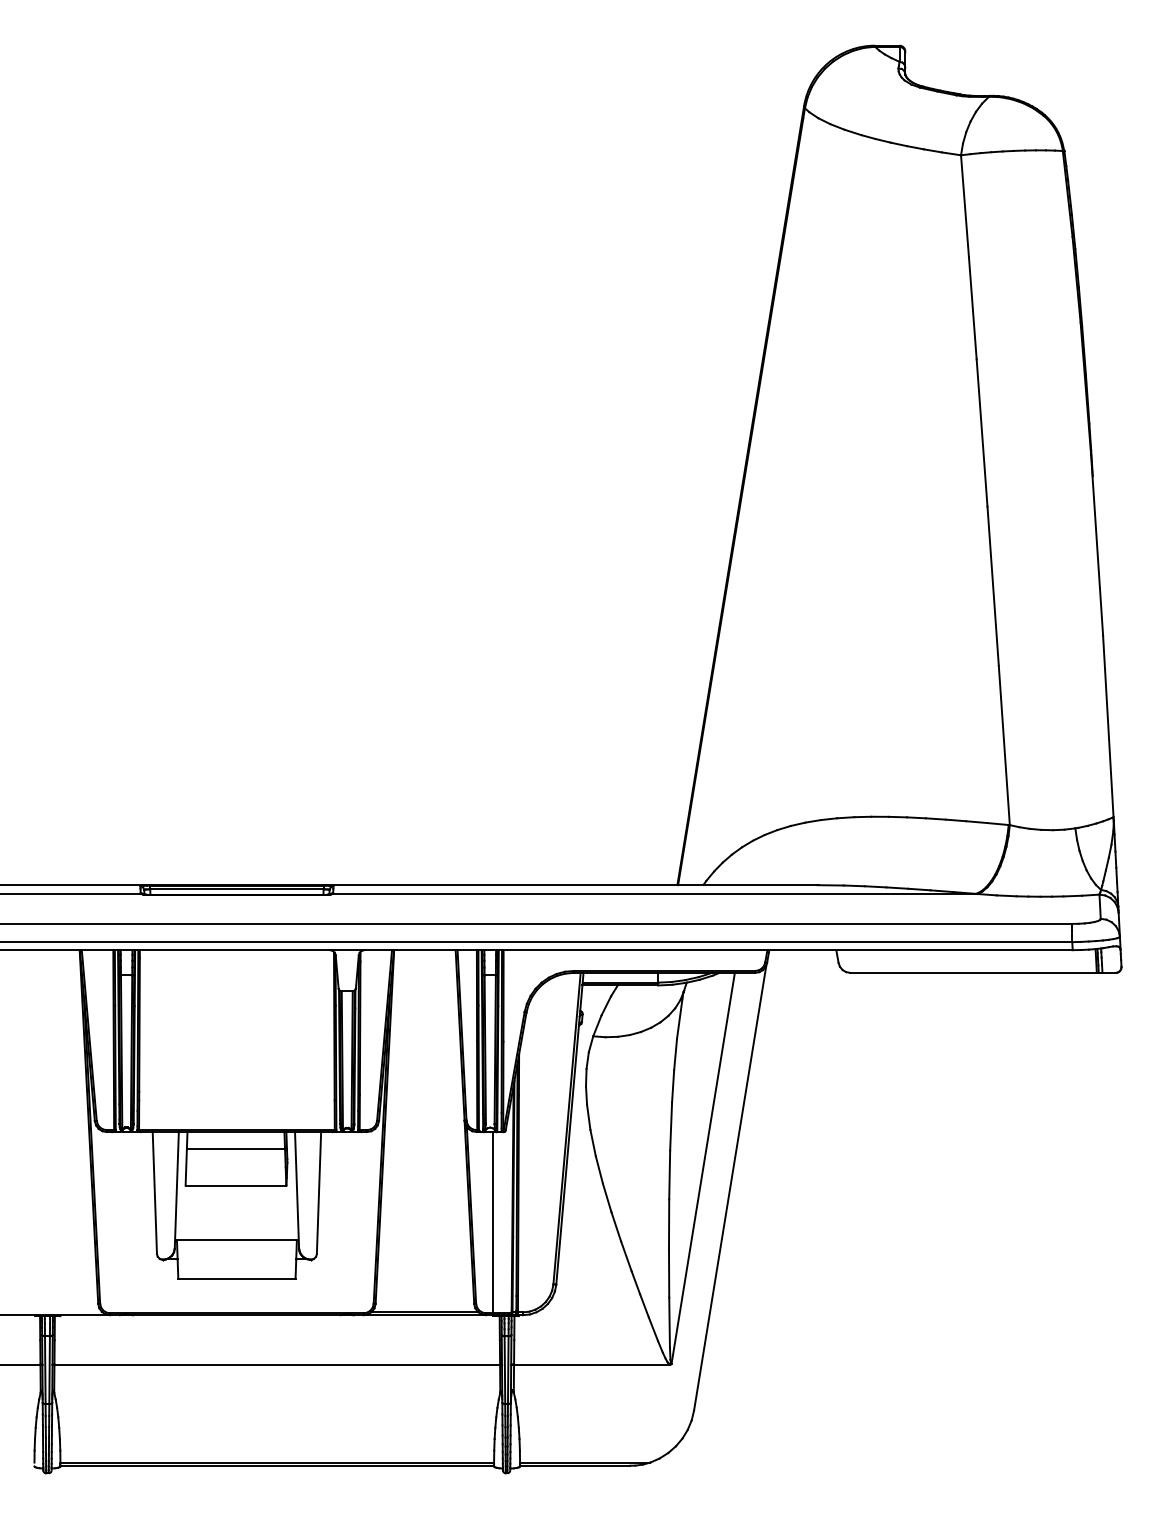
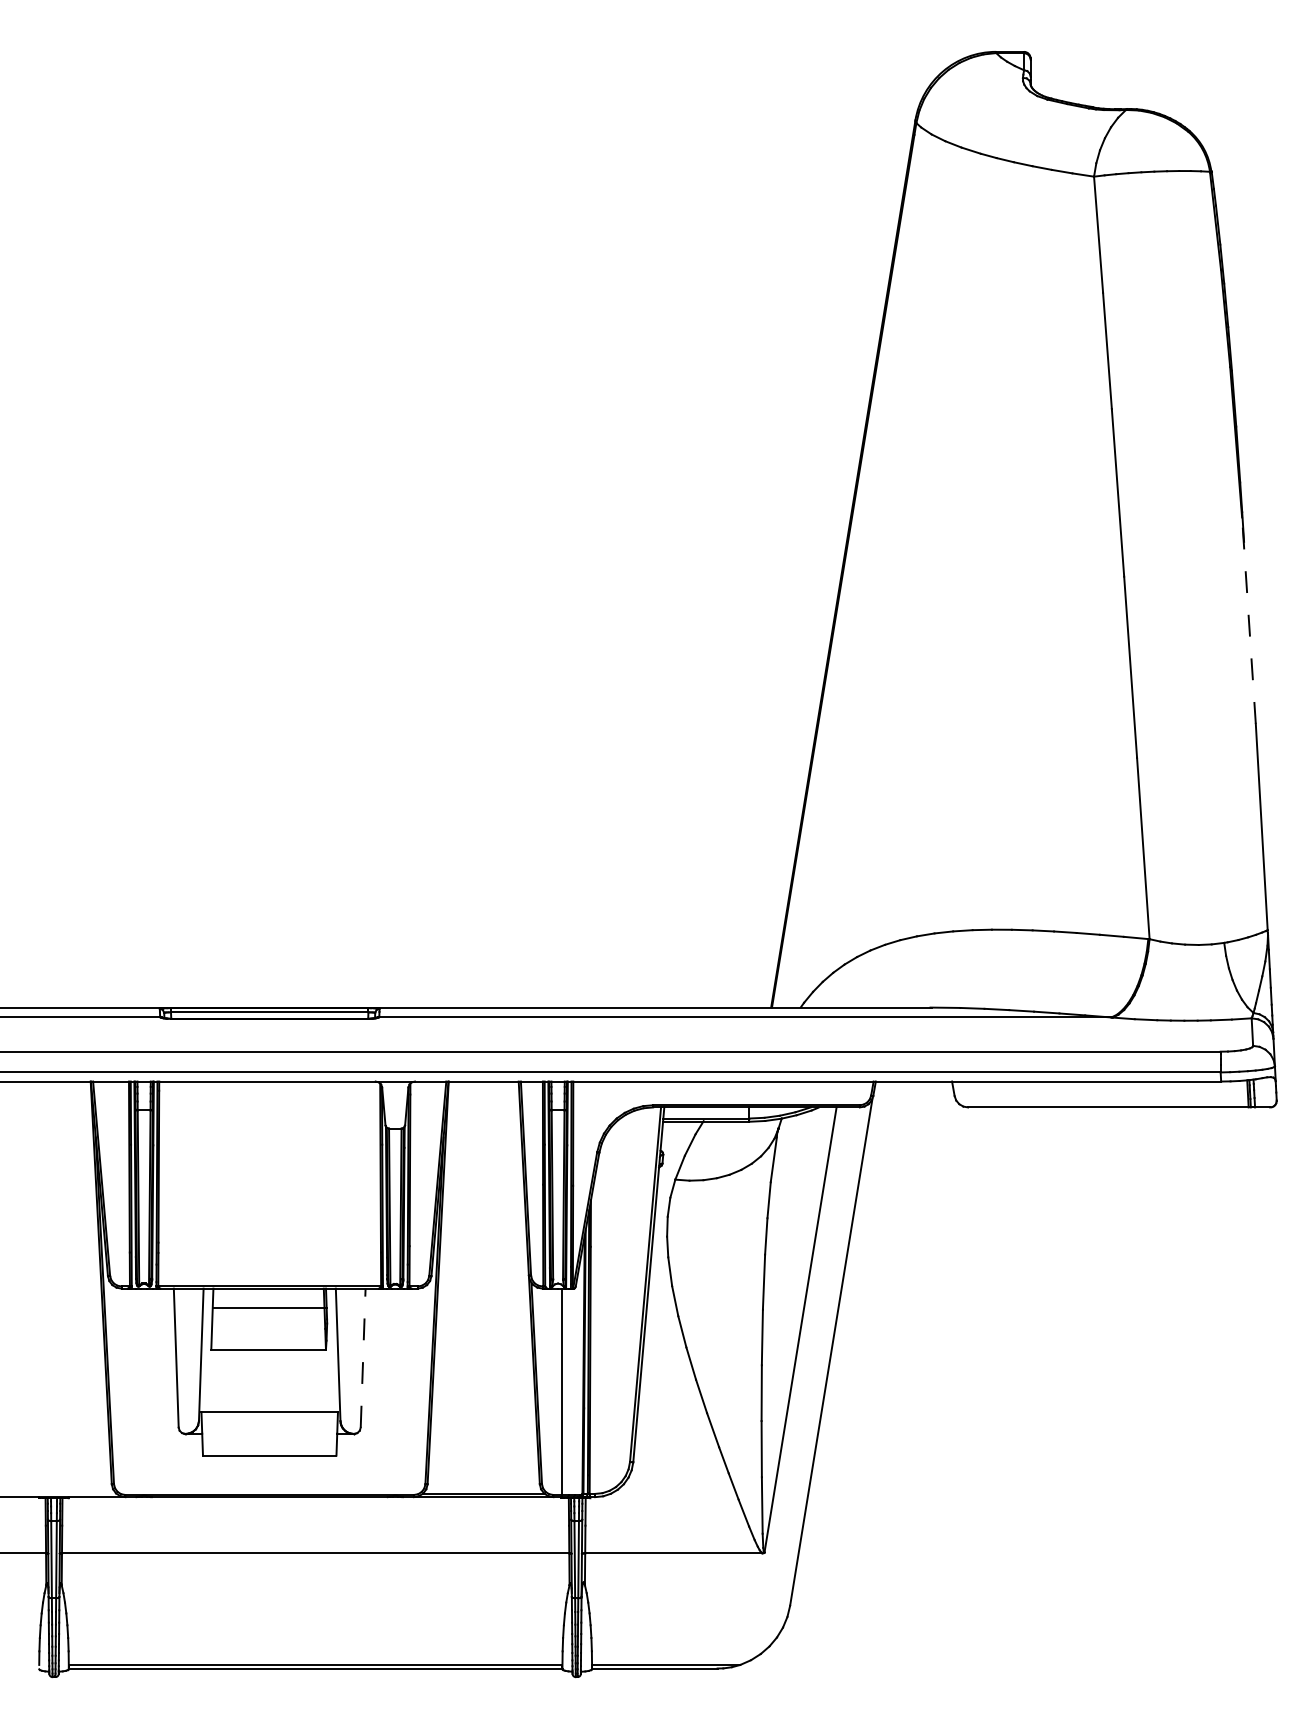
line: (1096, 545) -> (1248, 620), solid -> dashed
line: (319, 1193) -> (363, 1358), solid -> dashed

